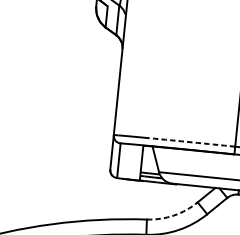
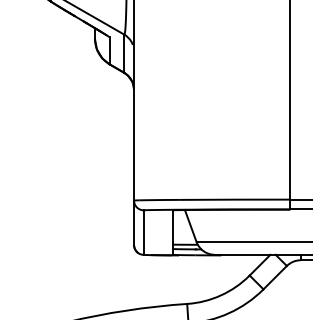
arc: (192, 142) -> (235, 199), dashed -> solid
arc: (174, 215) -> (221, 295), dashed -> solid

